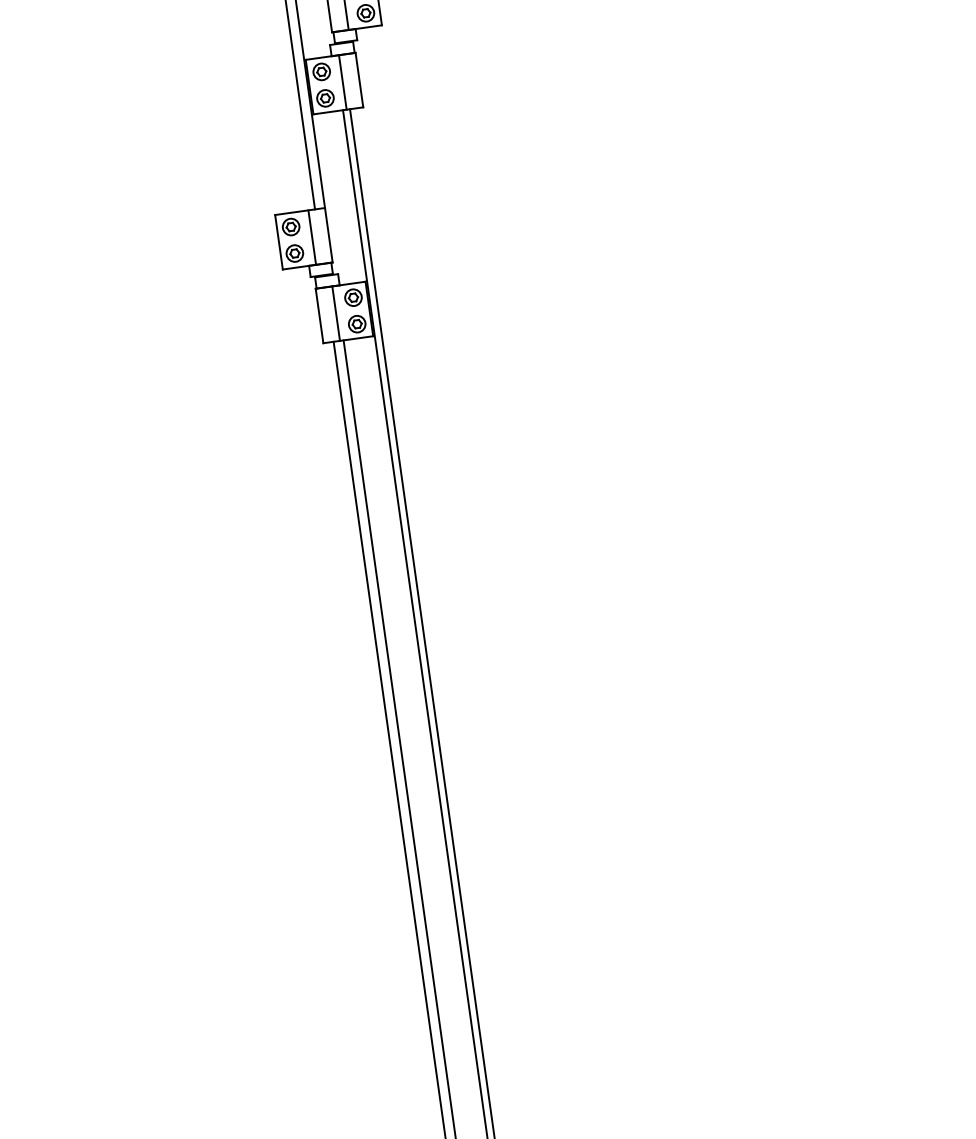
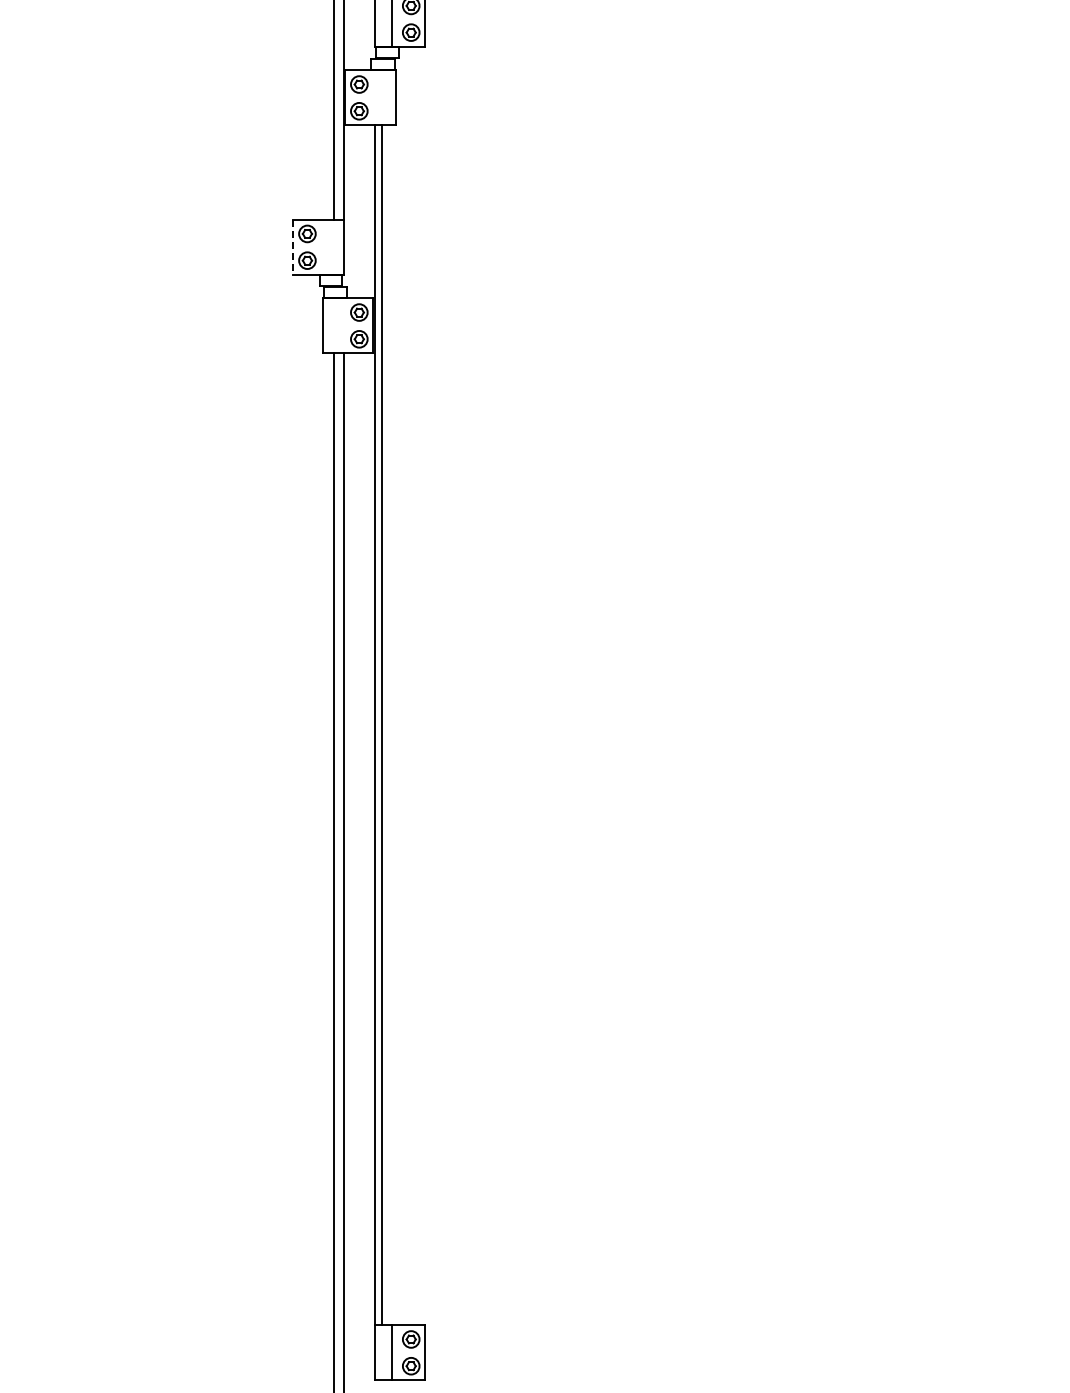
line: (342, 82) -> (378, 97), removed
line: (311, 236) -> (326, 246), removed
line: (279, 242) -> (293, 247), solid -> dashed
line: (335, 313) -> (339, 325), removed

